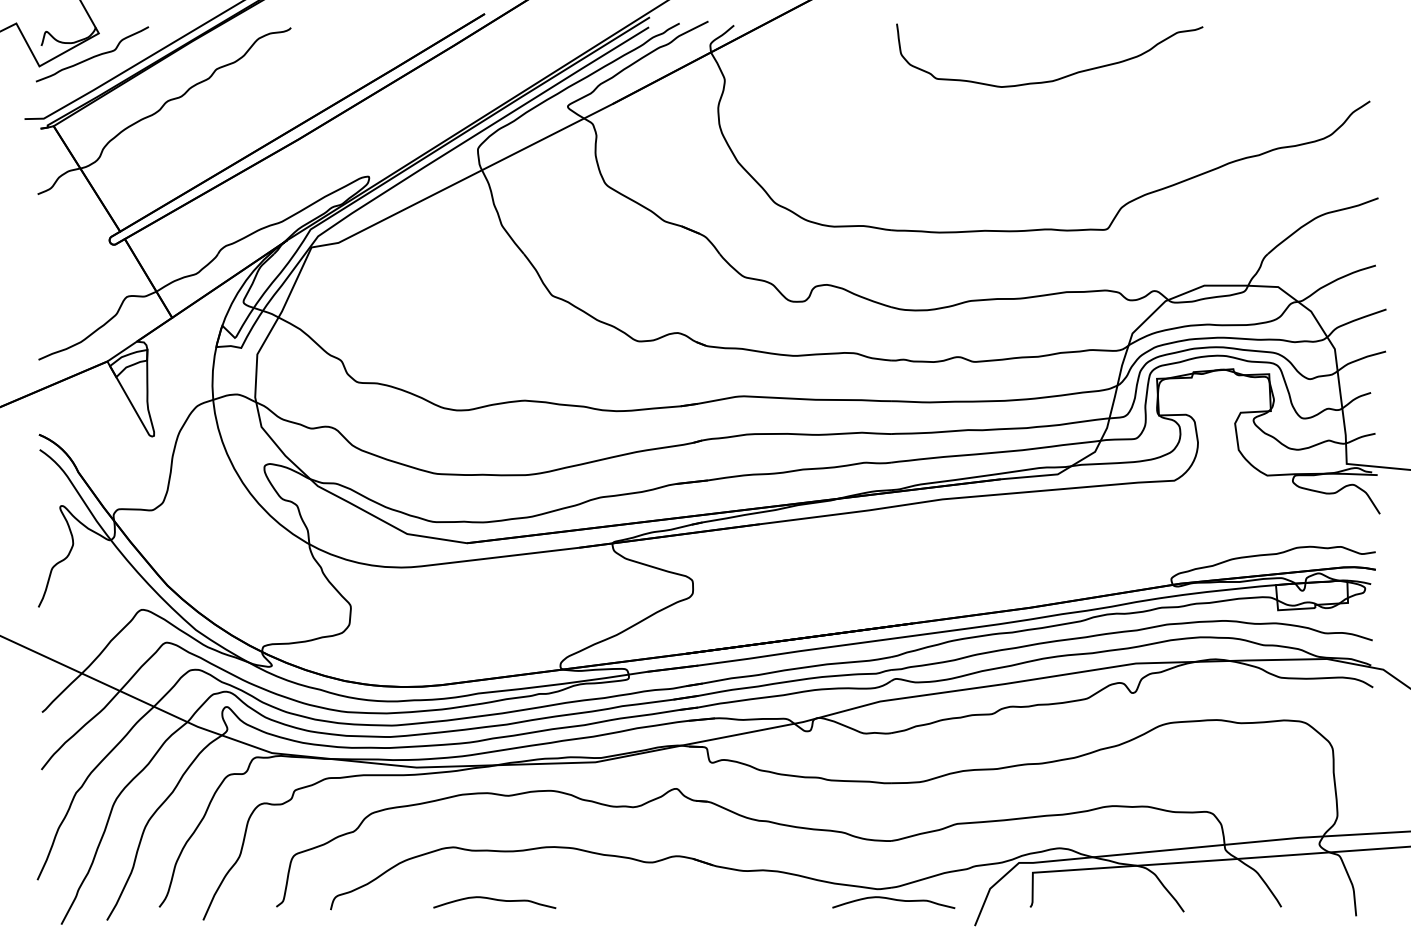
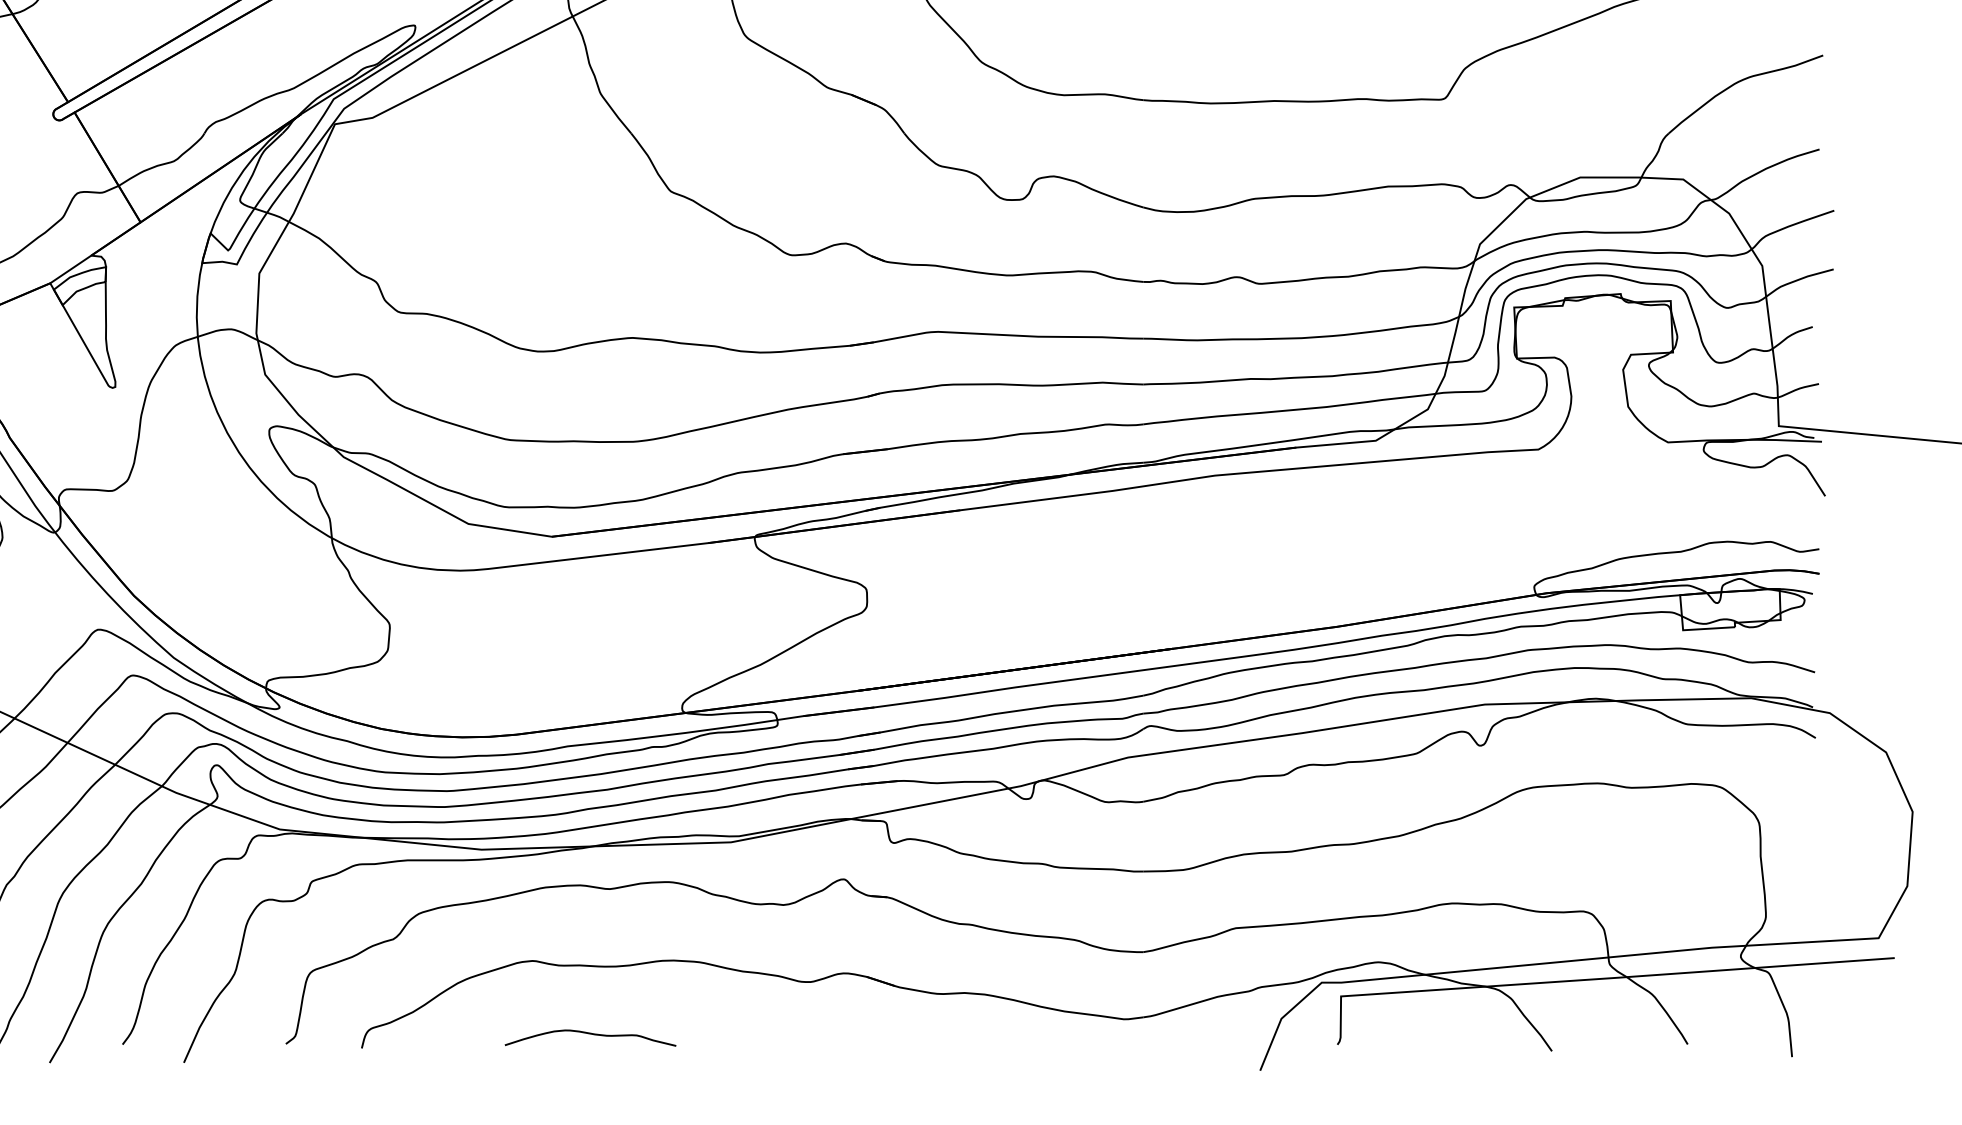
curve: (893, 900) -> (1146, 1035), removed

